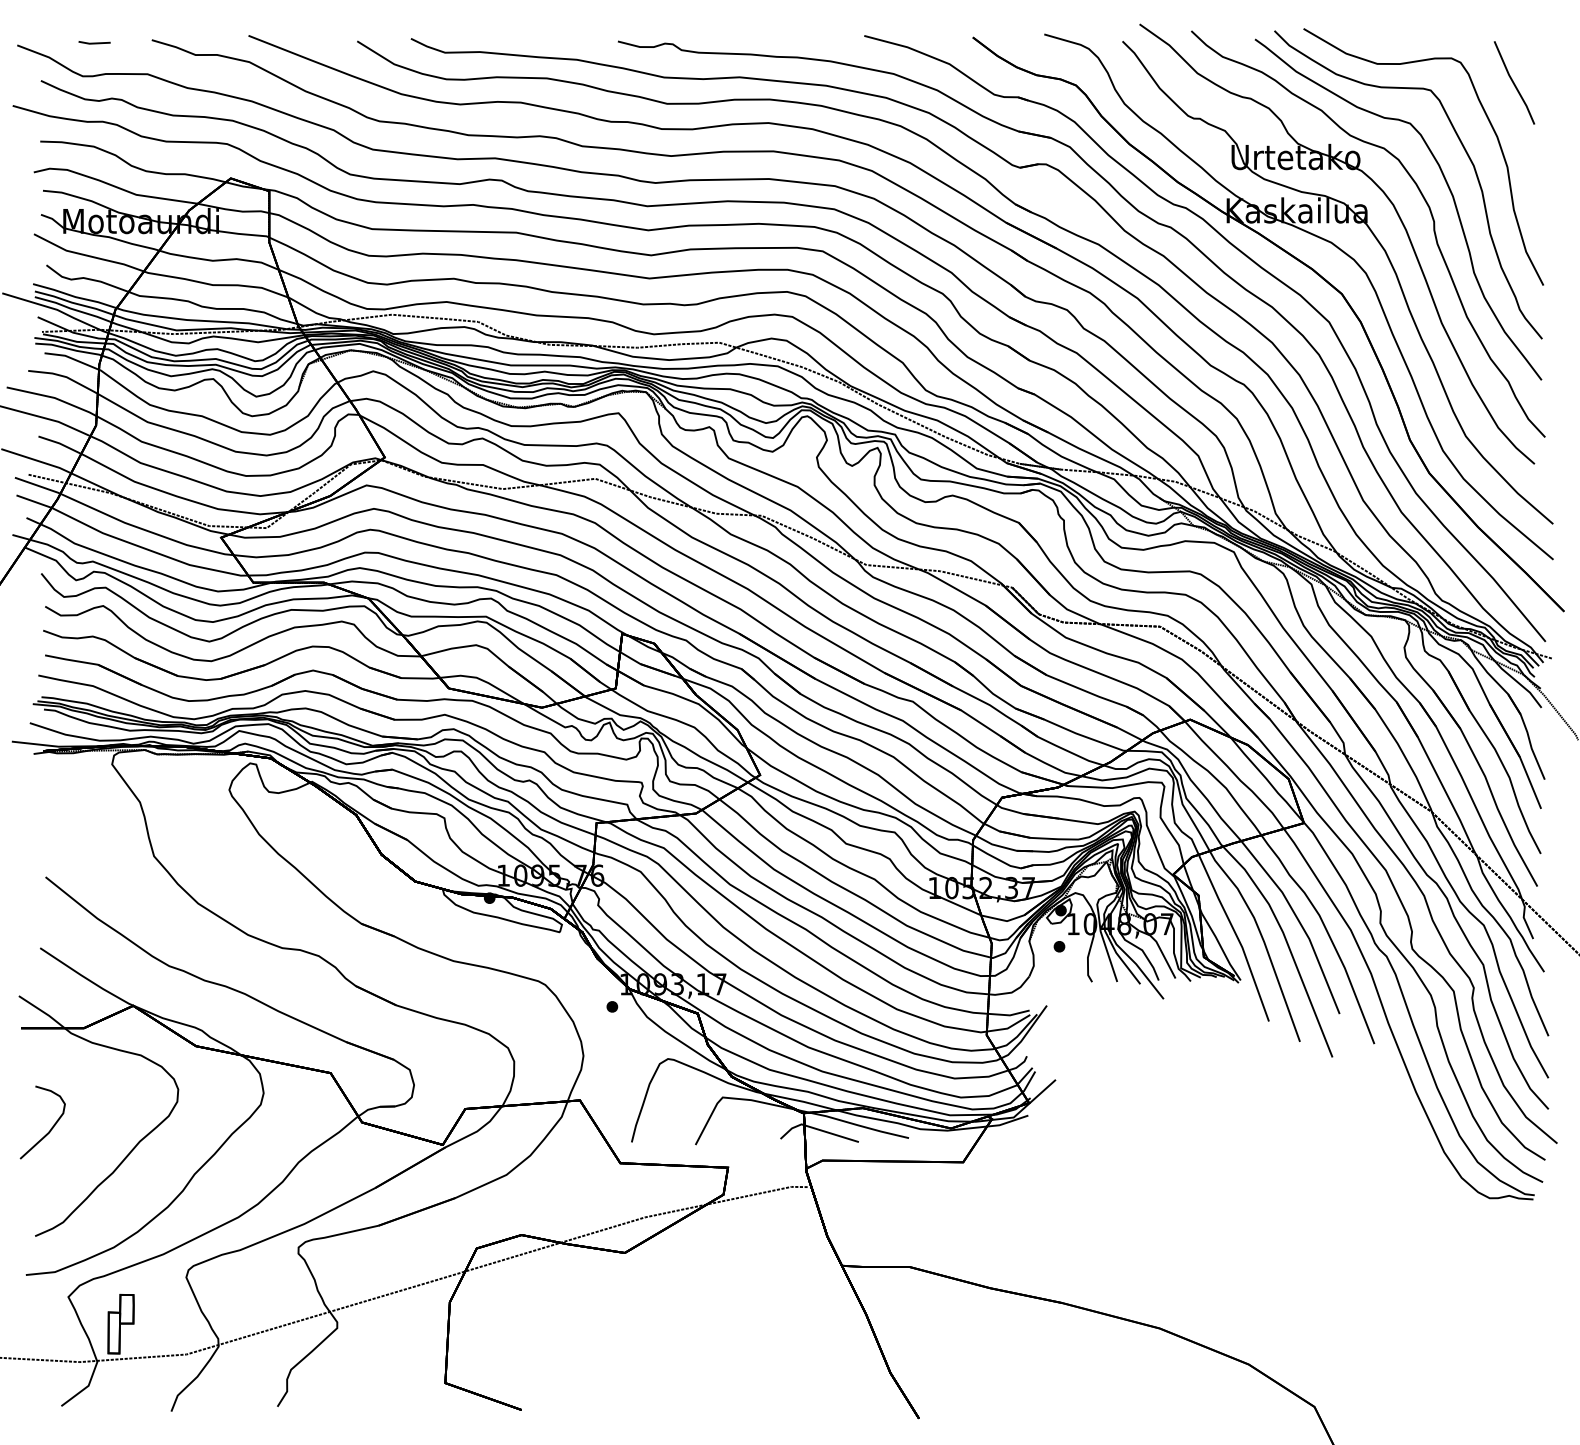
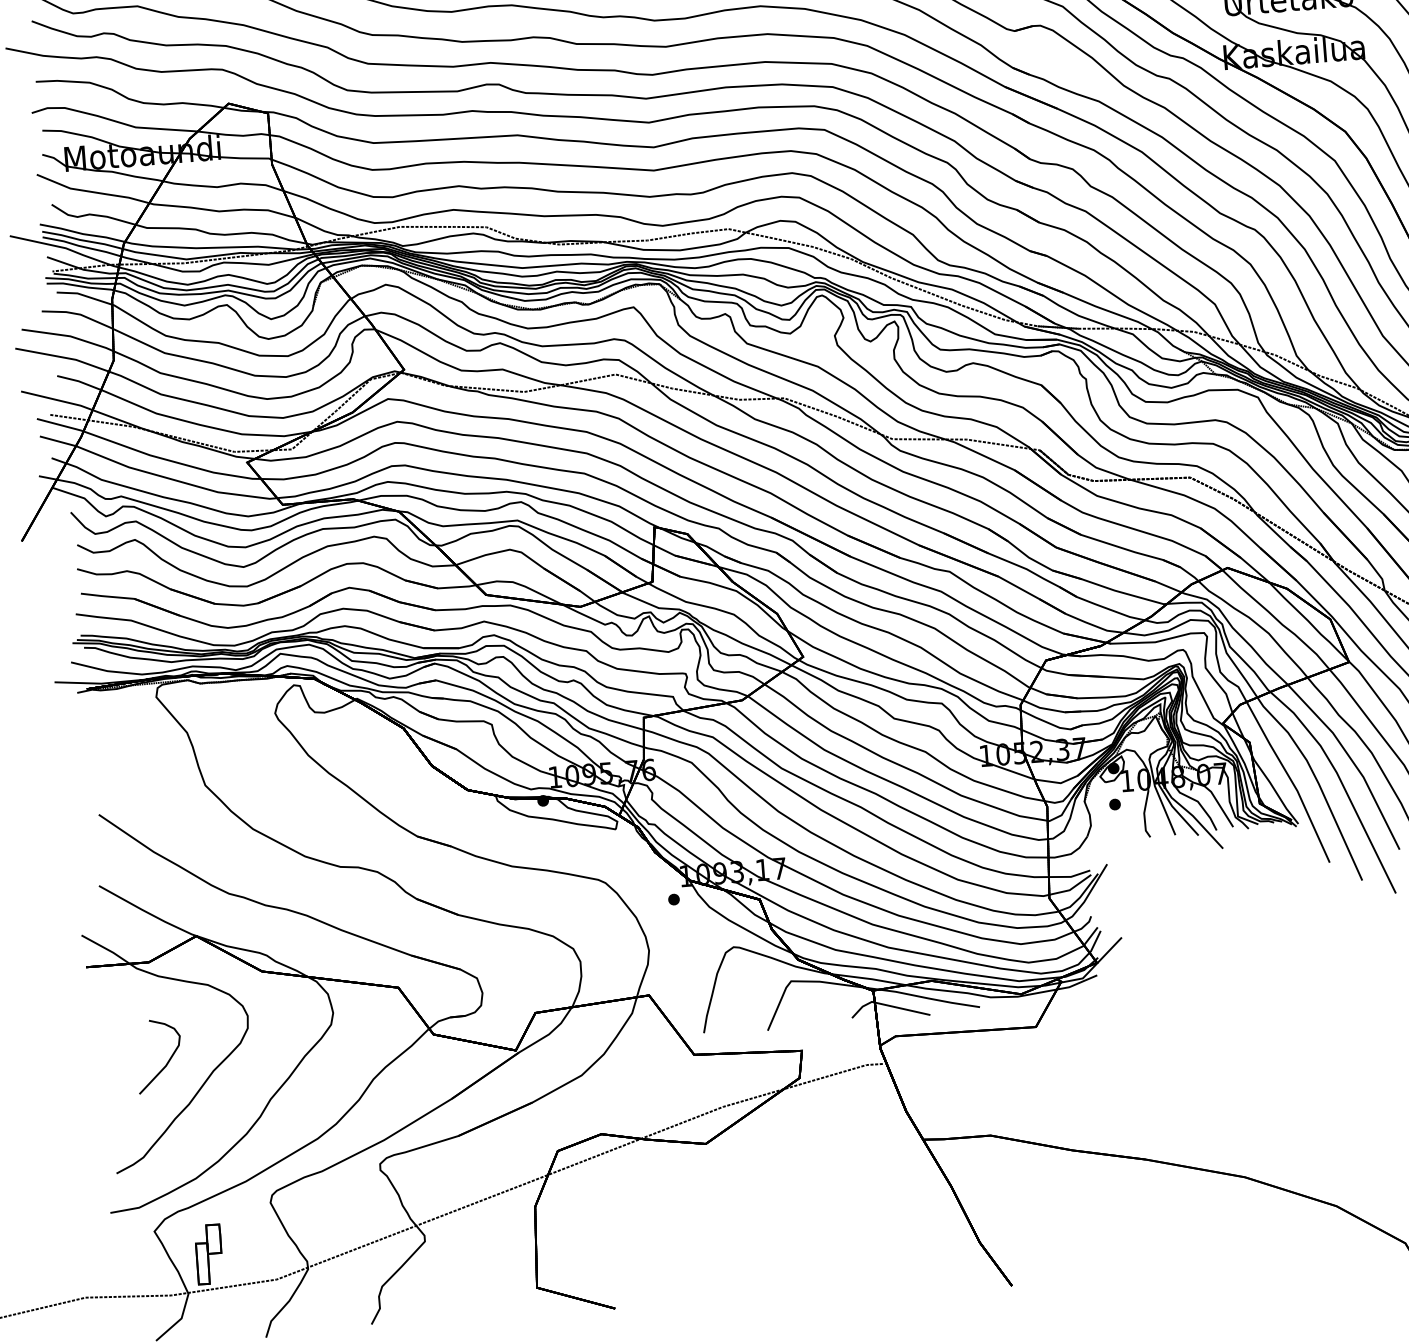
curve: (50, 1128) -> (167, 1061), moved

